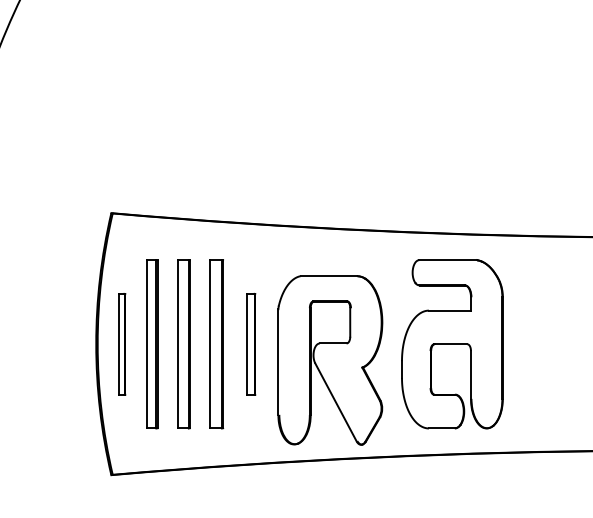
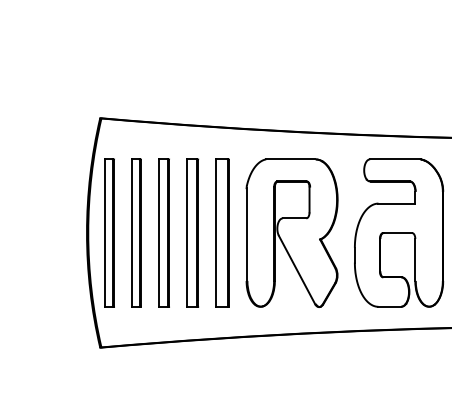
part: (122, 344) -> (110, 233), size x1.67
part: (250, 344) -> (222, 233), size x1.67
part: (330, 360) -> (292, 233), moved

